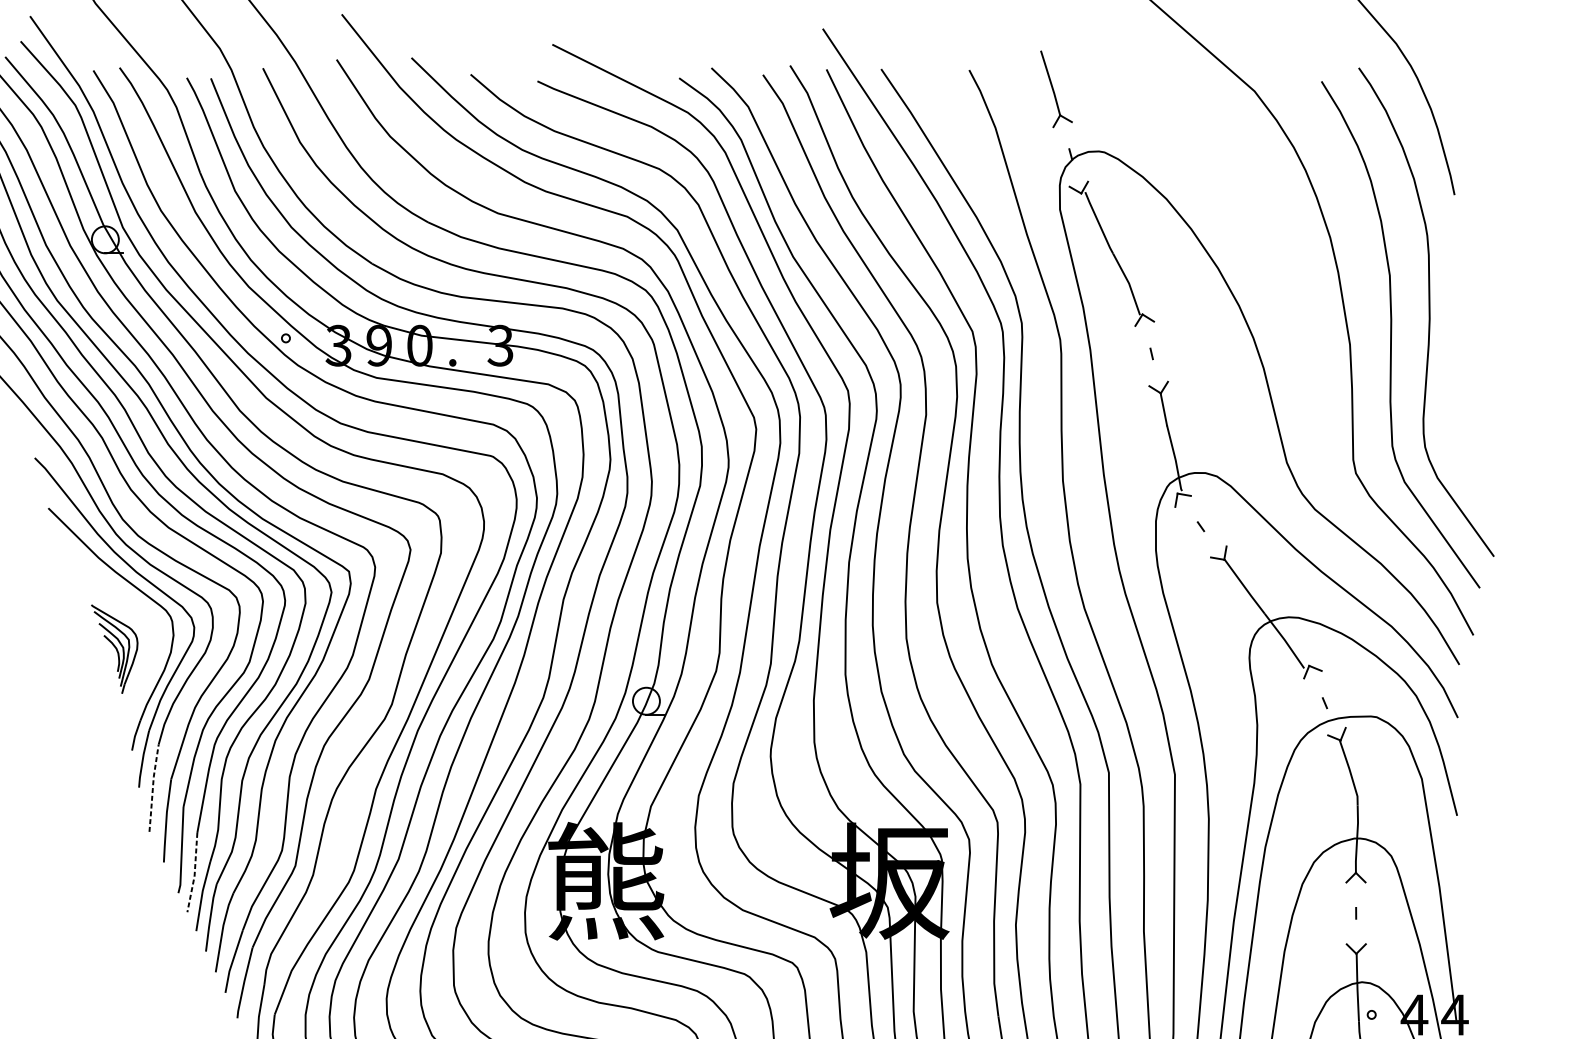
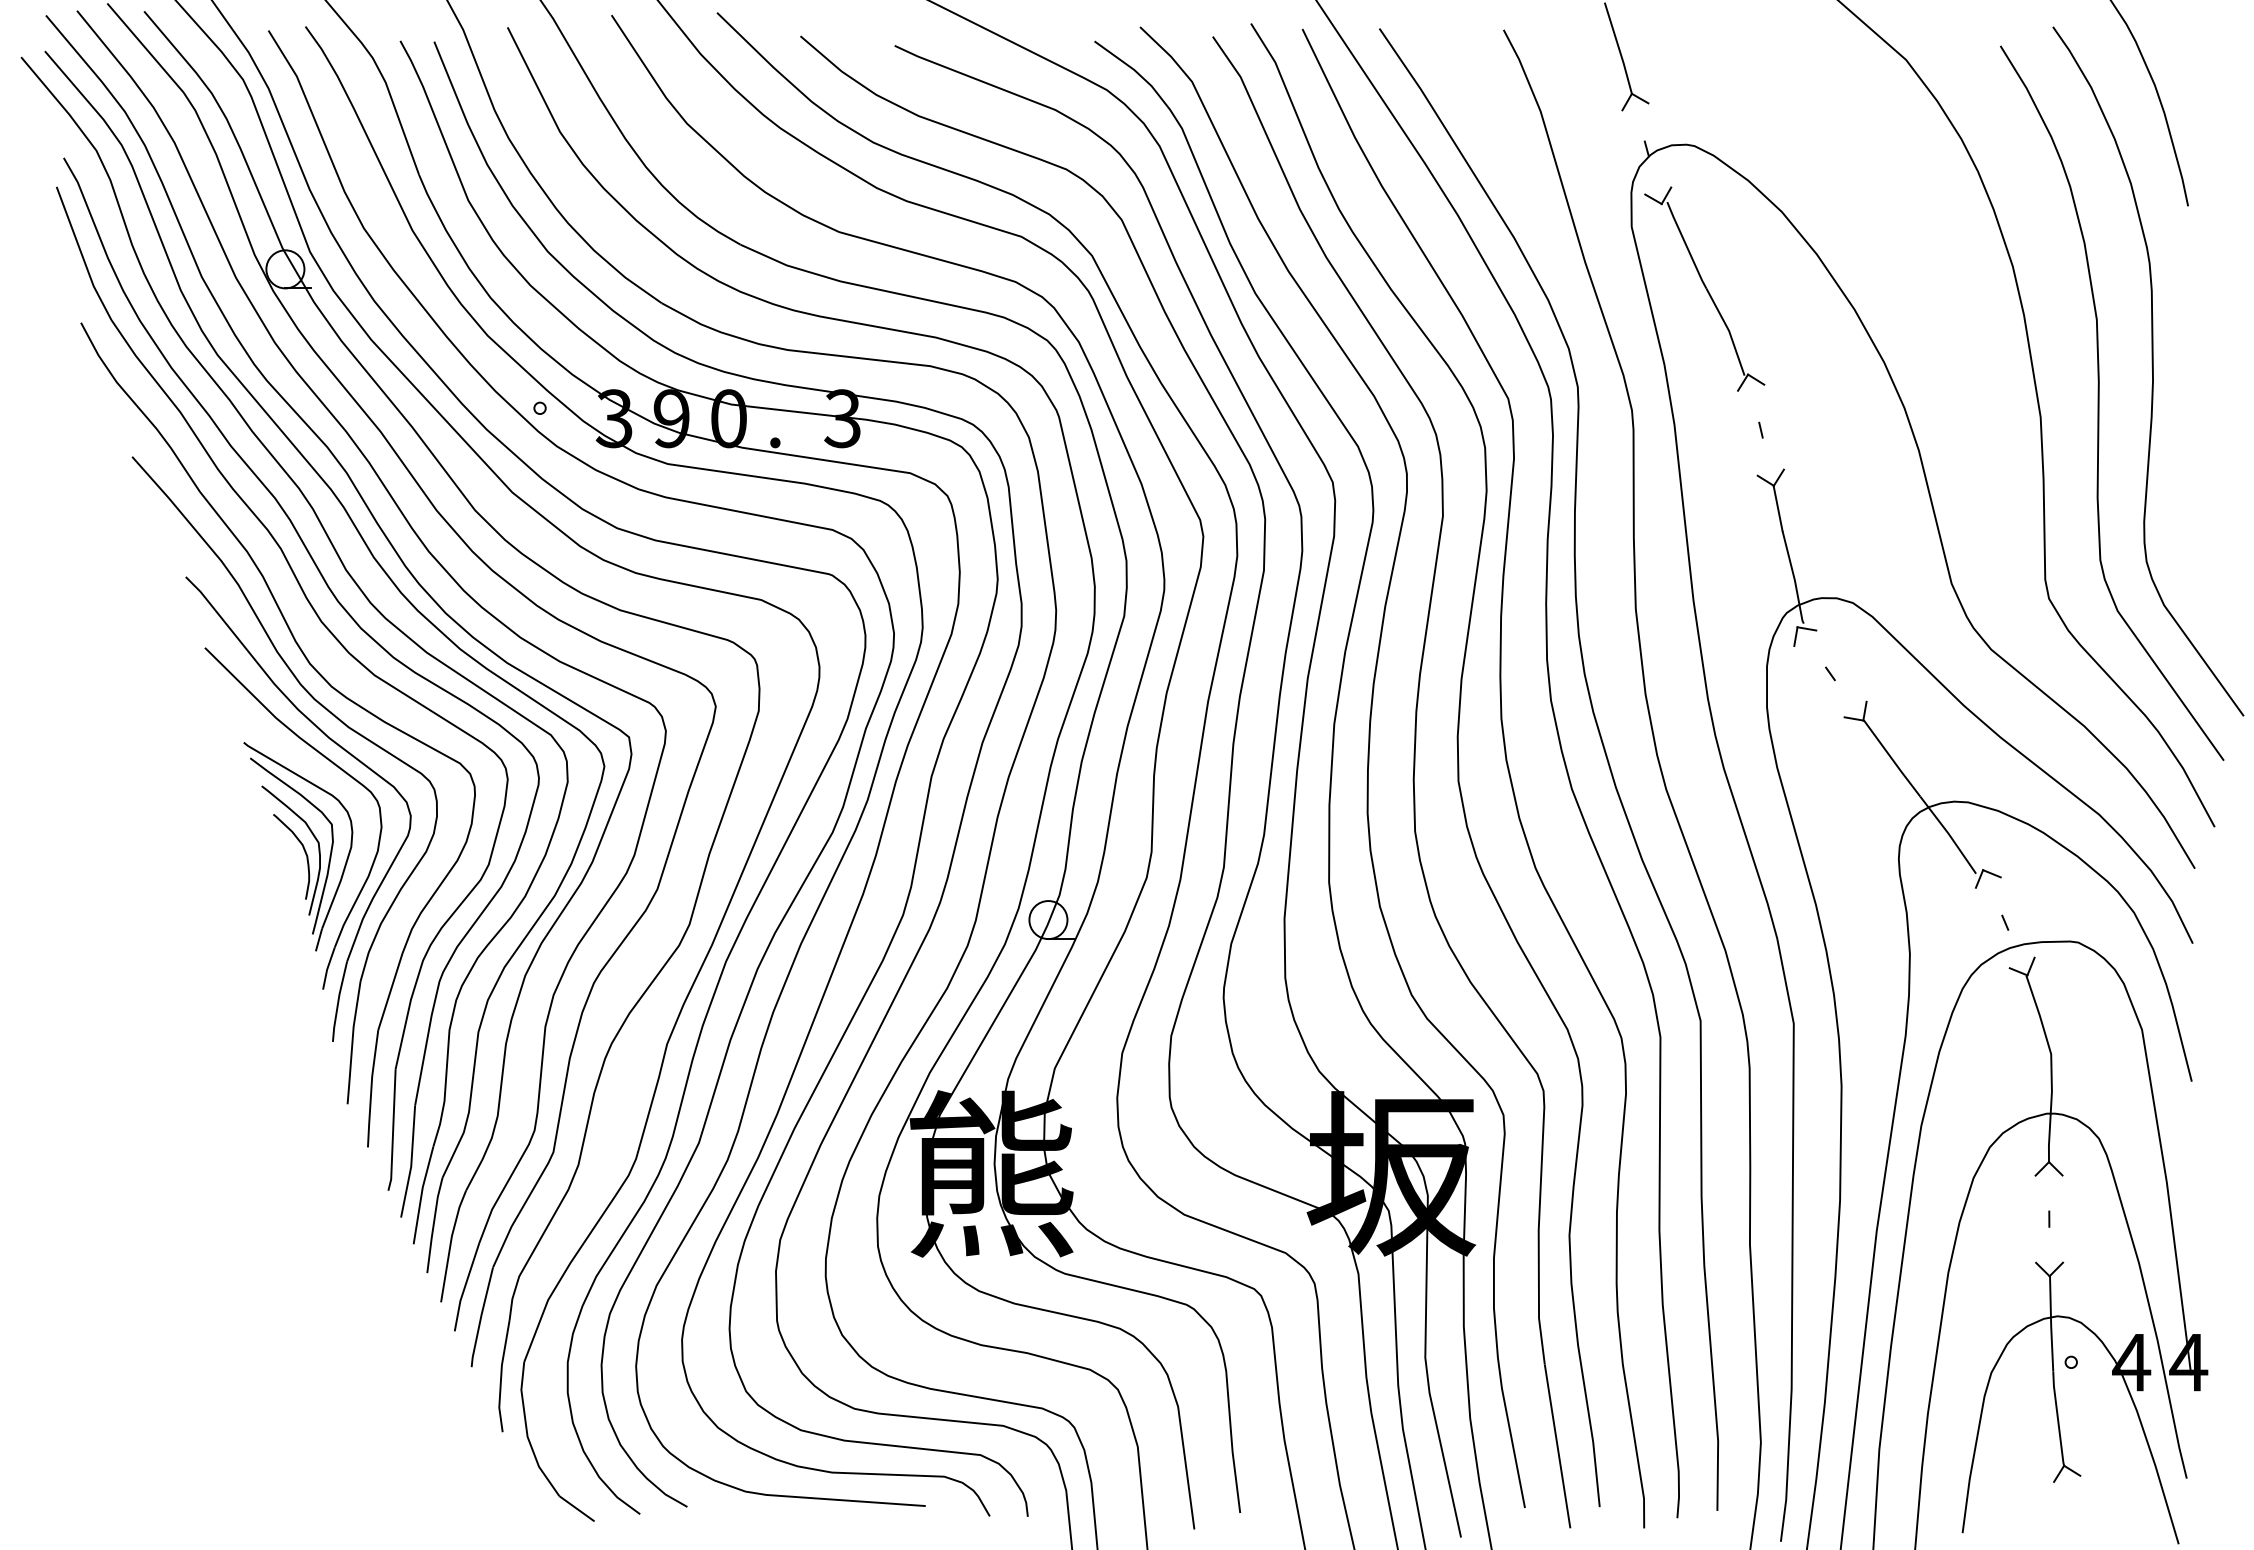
part: (114, 649) -> (298, 846), size x1.67
line: (152, 788) -> (352, 1042), dashed -> solid
line: (194, 873) -> (411, 1162), dashed -> solid

